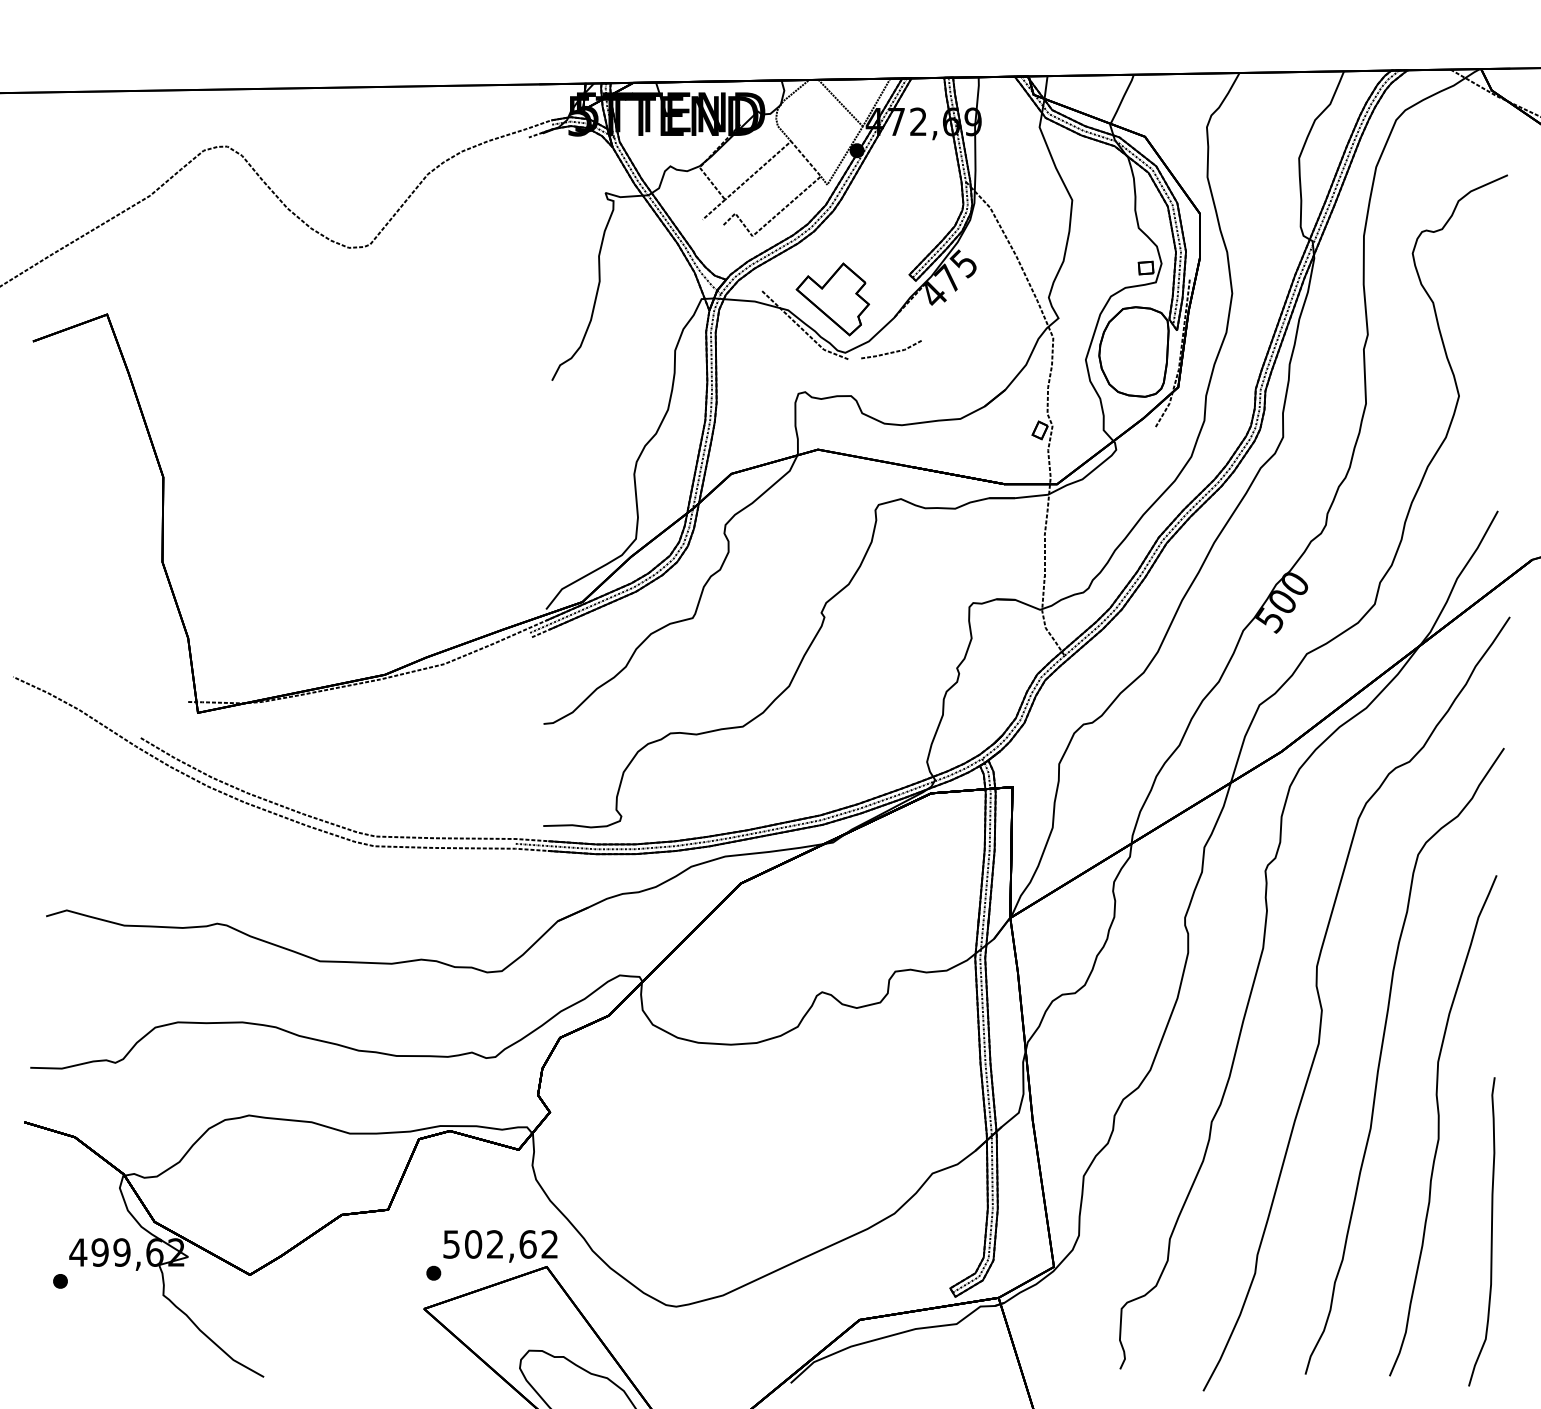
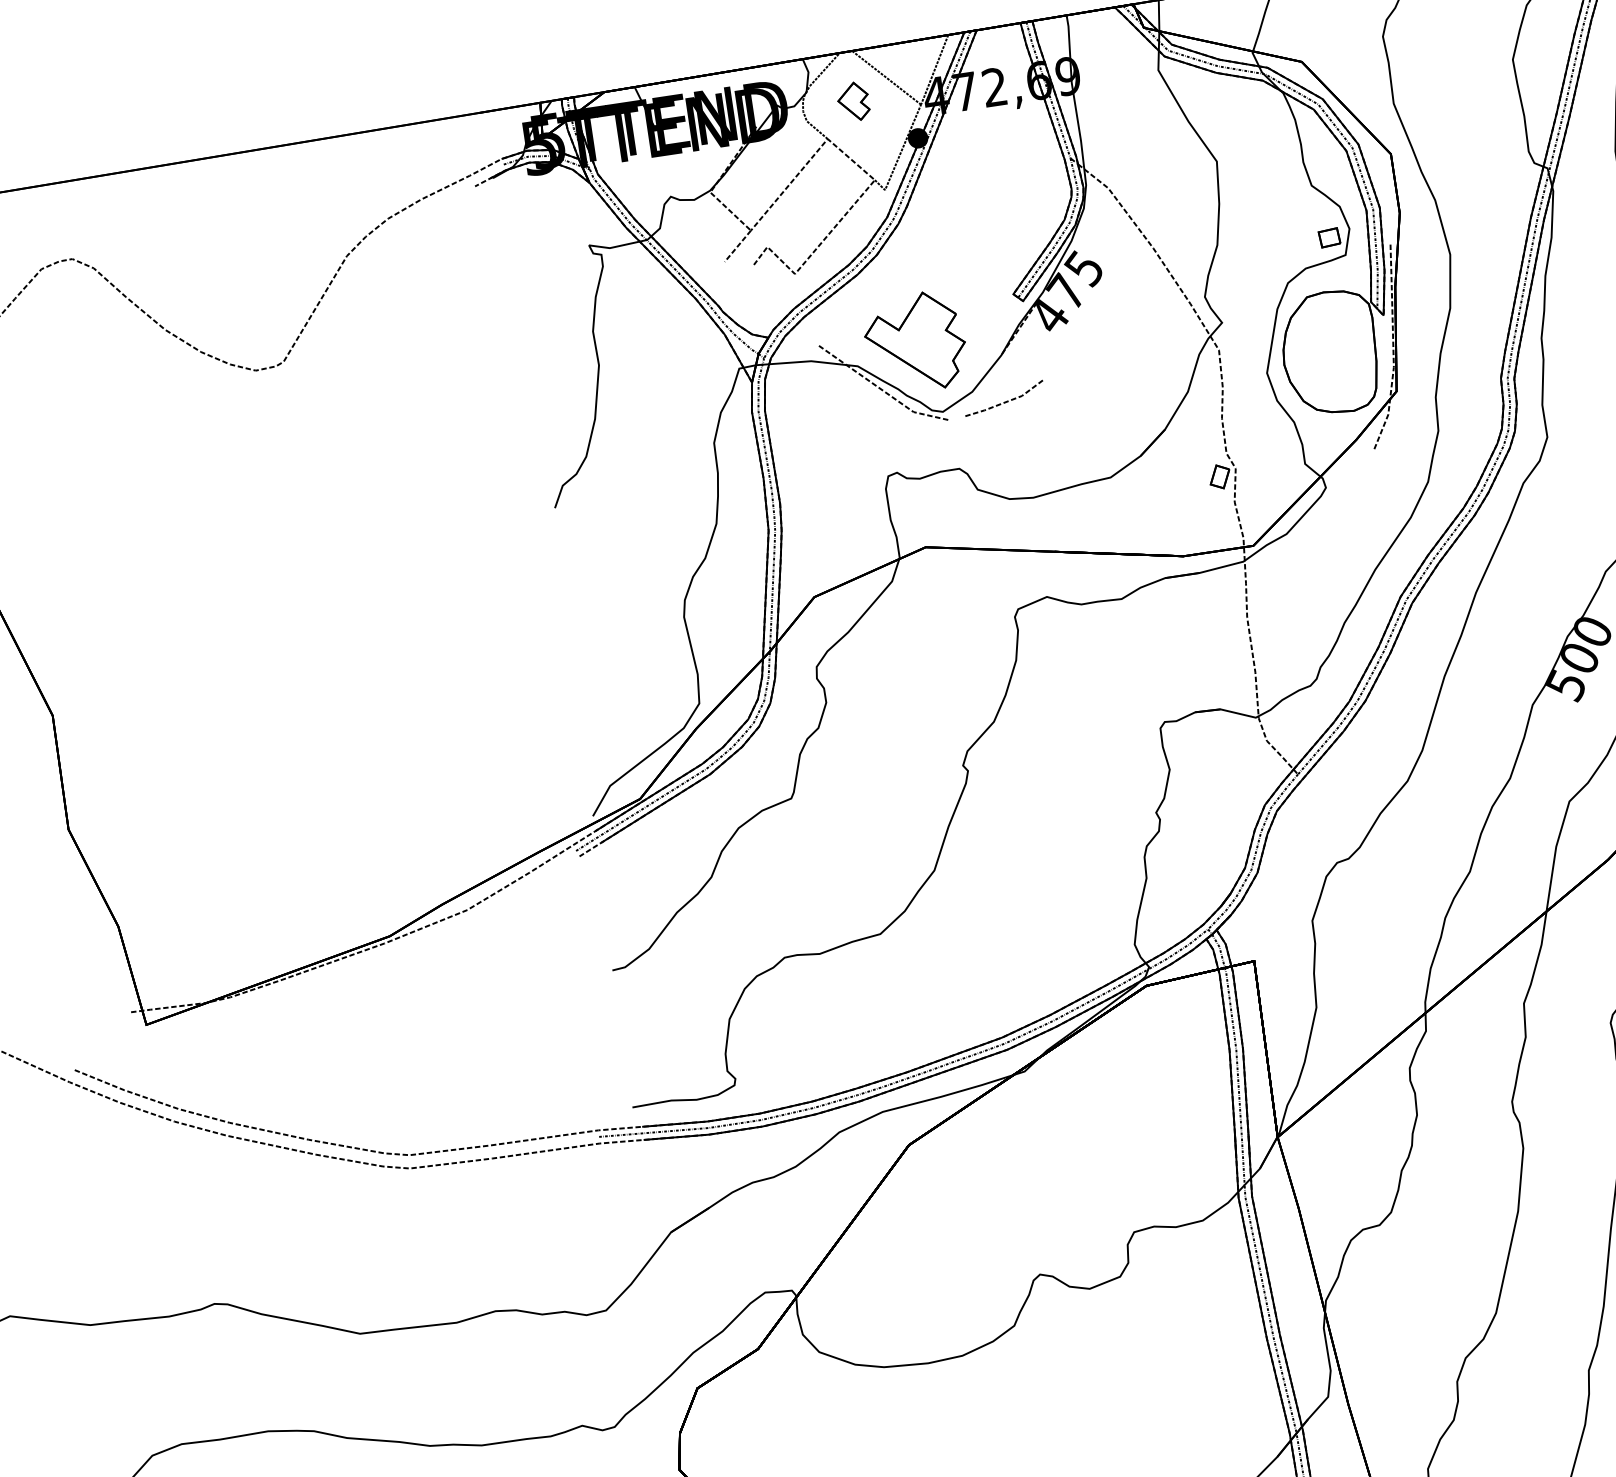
part: (813, 117) -> (853, 102), added

